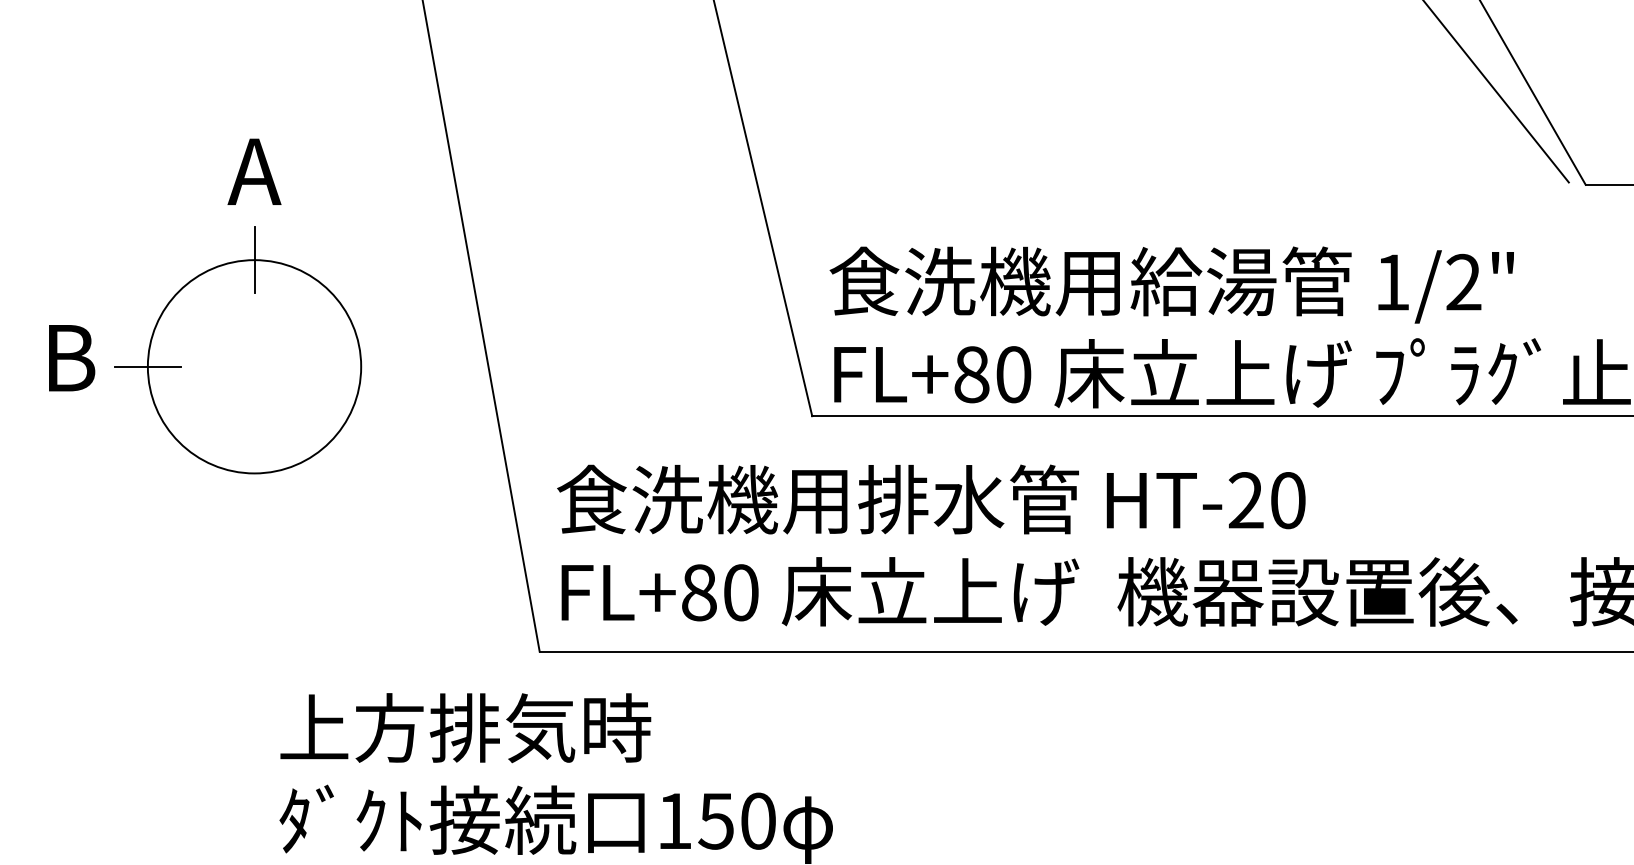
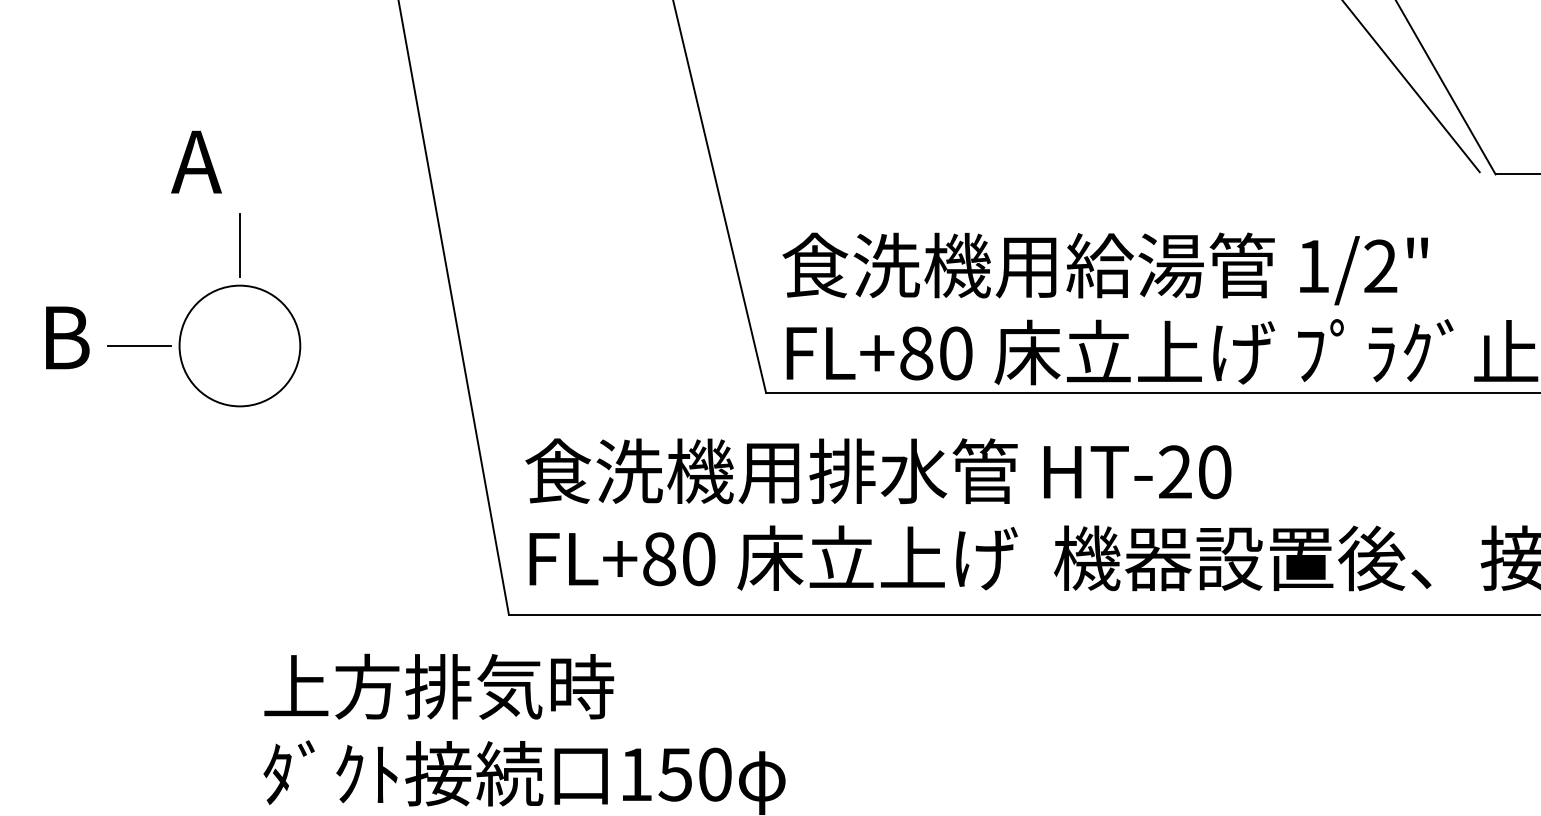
text: (254, 171) -> (196, 161), moved
circle: (254, 366) -> (239, 345), size x0.6

